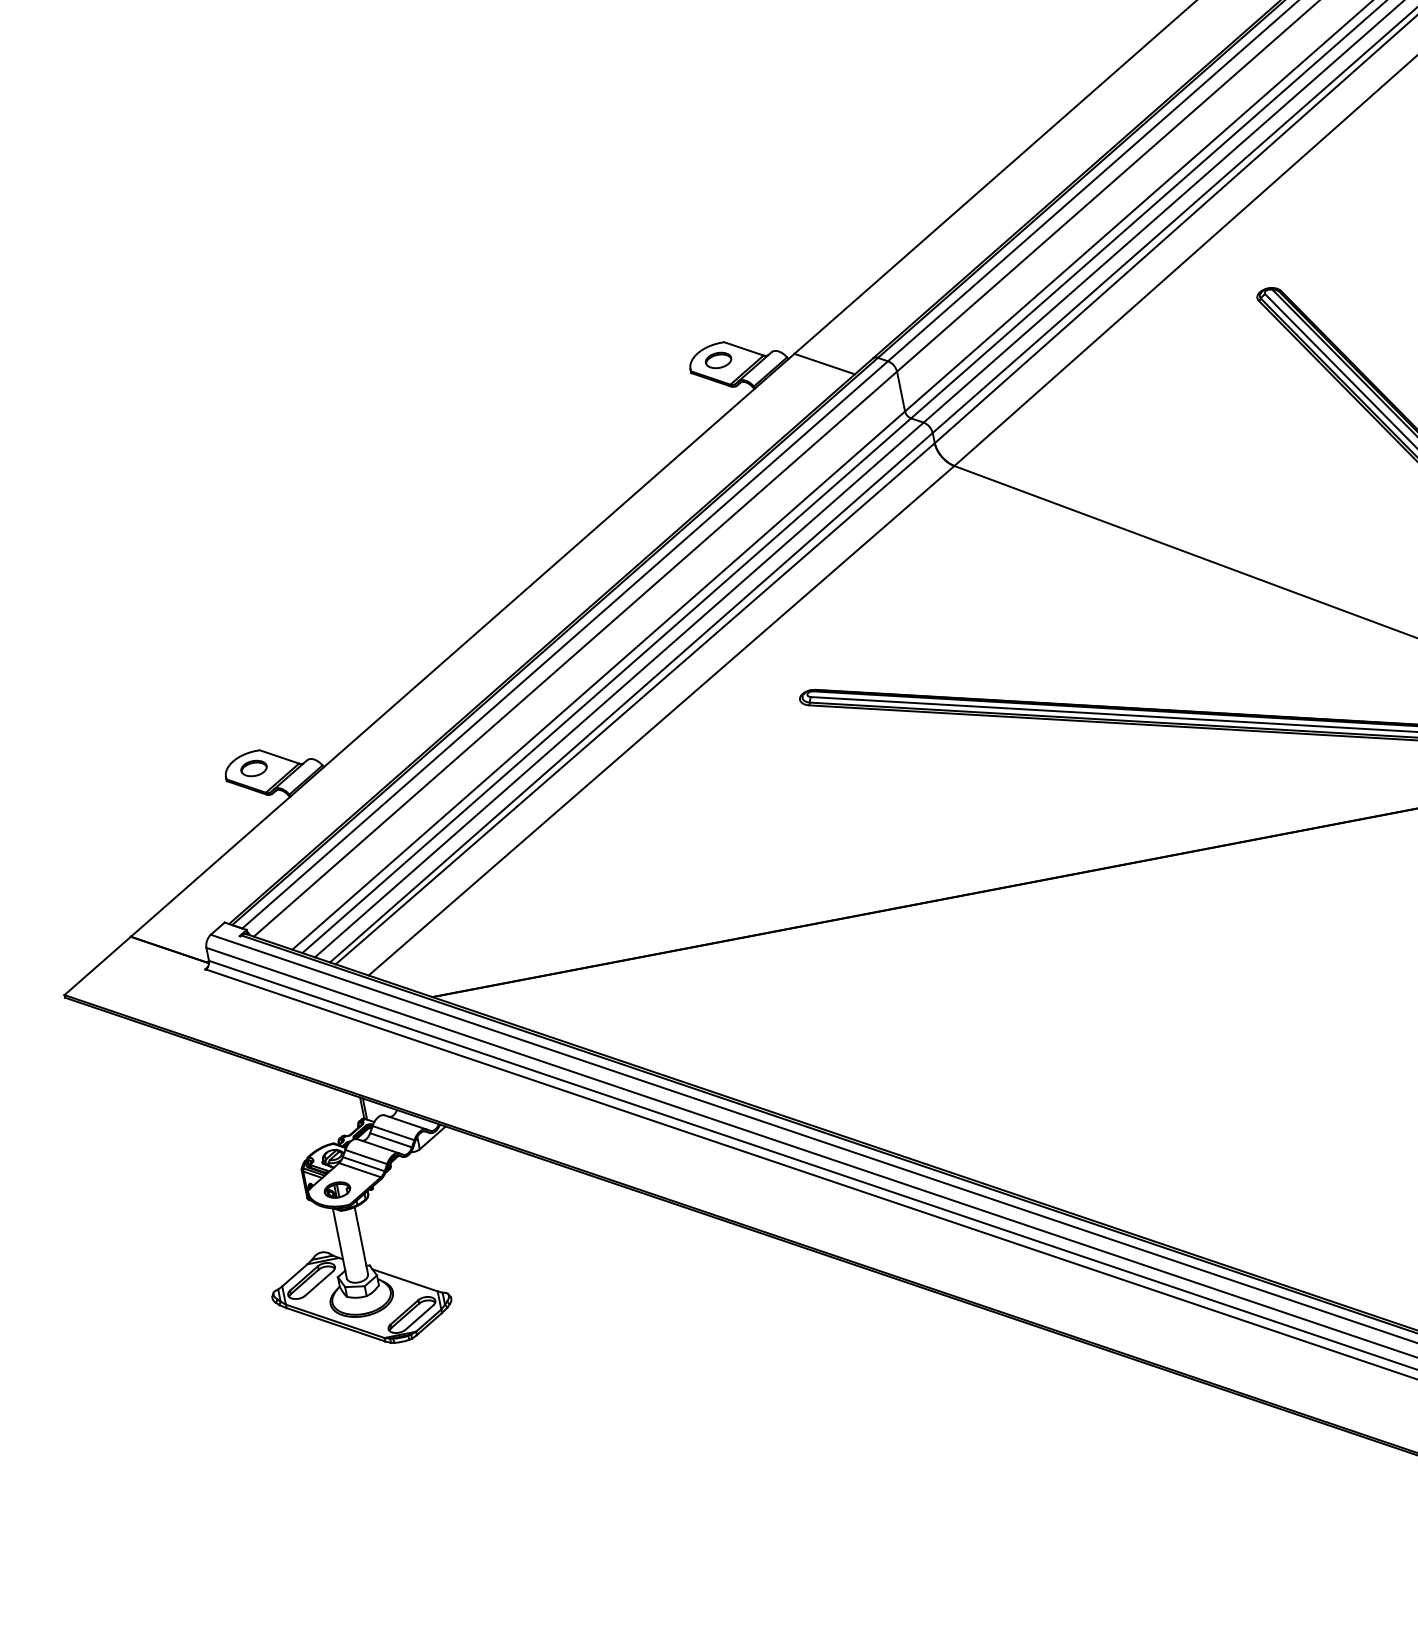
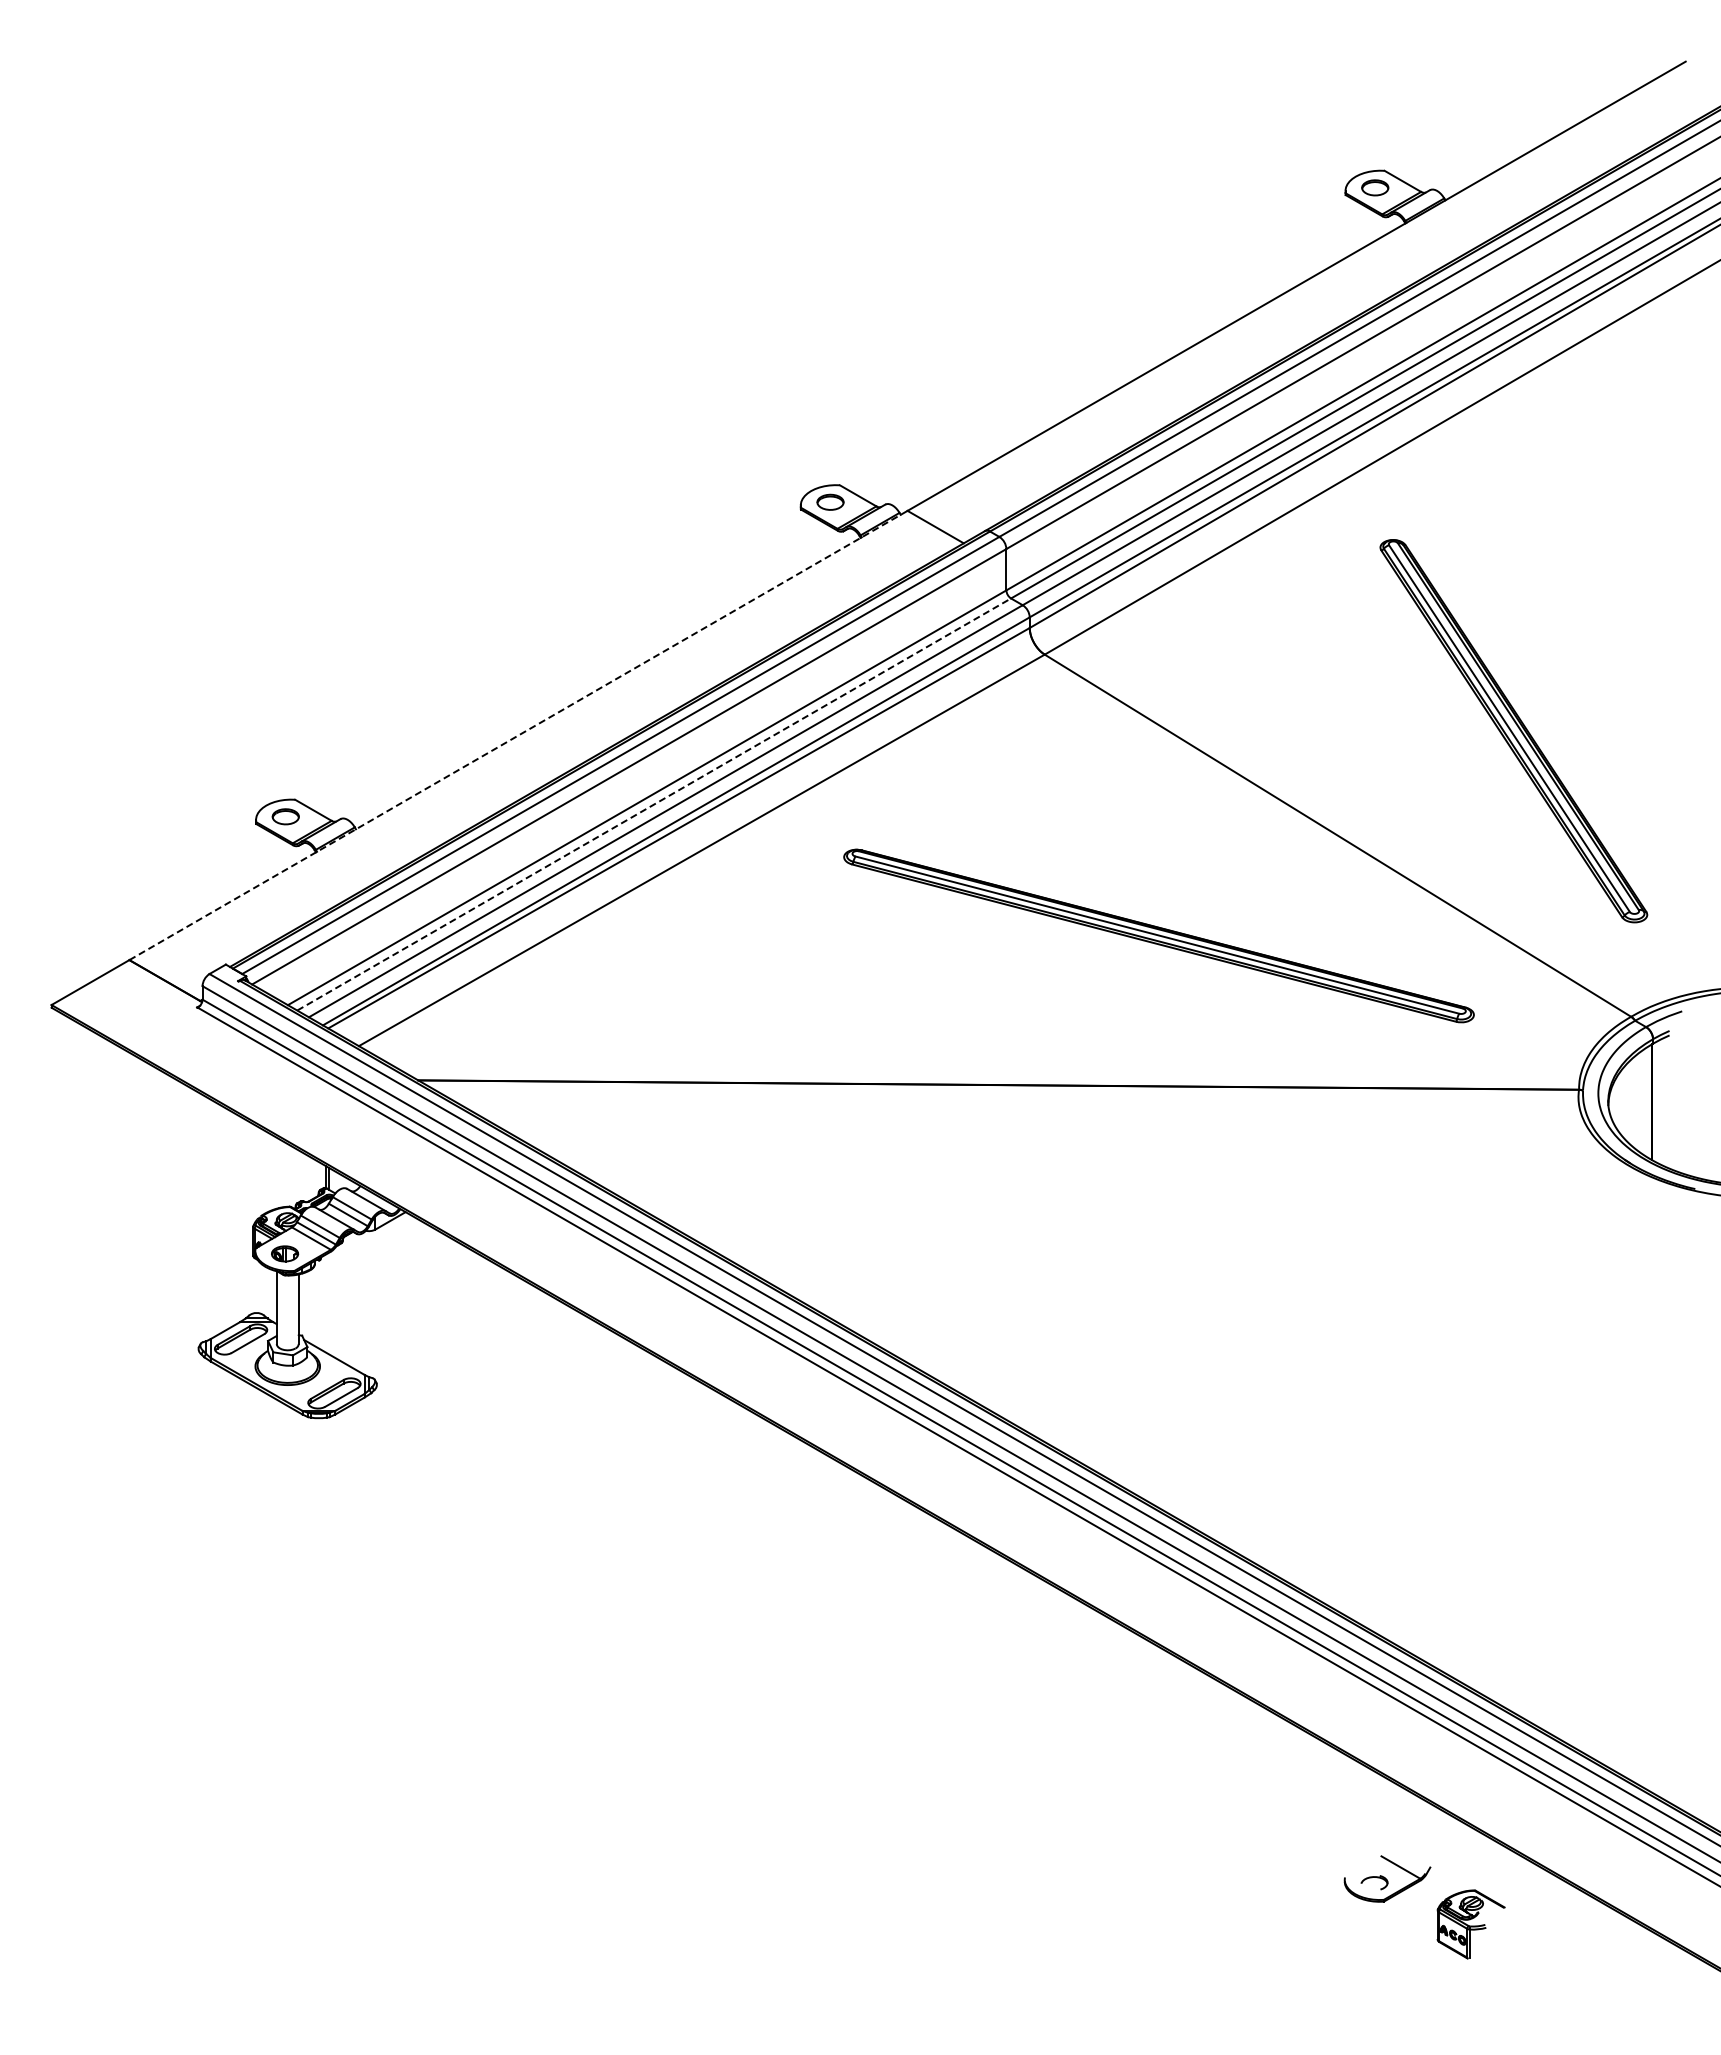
line: (462, 645) -> (518, 735), solid -> dashed
line: (607, 685) -> (654, 804), solid -> dashed

